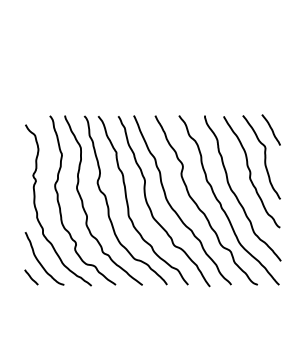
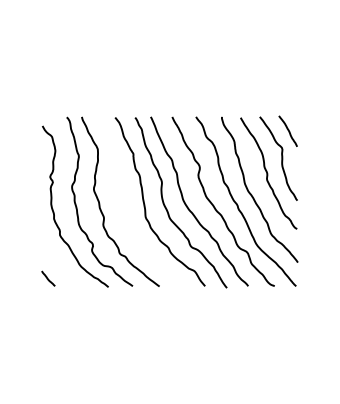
curve: (108, 204) -> (125, 205), removed
curve: (40, 262) -> (57, 263), removed

